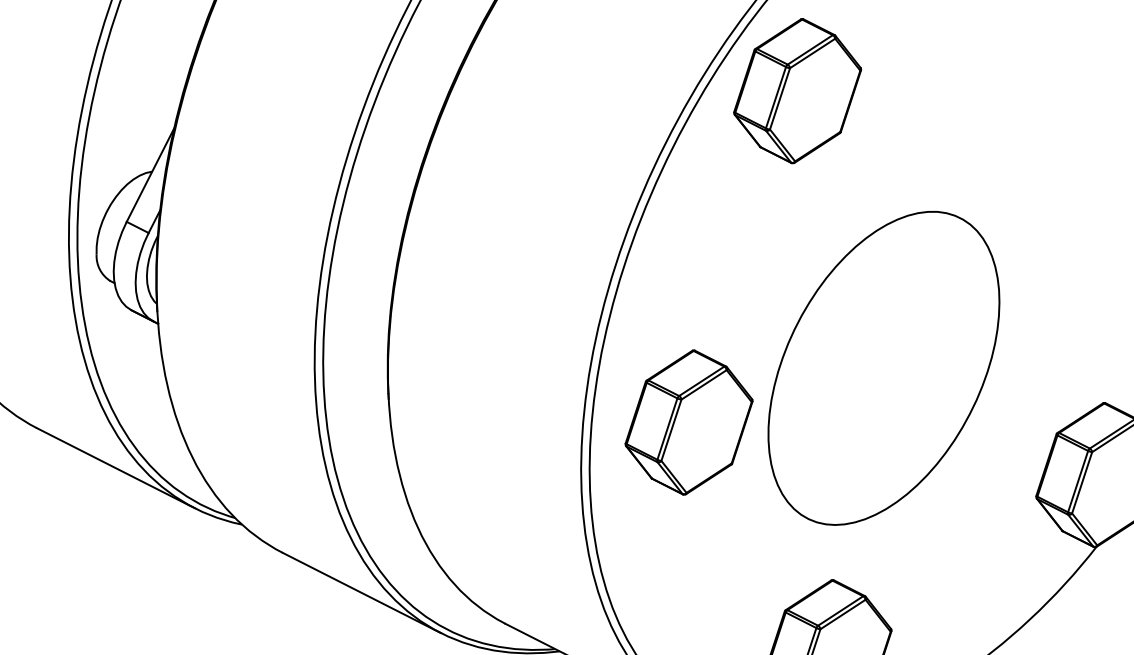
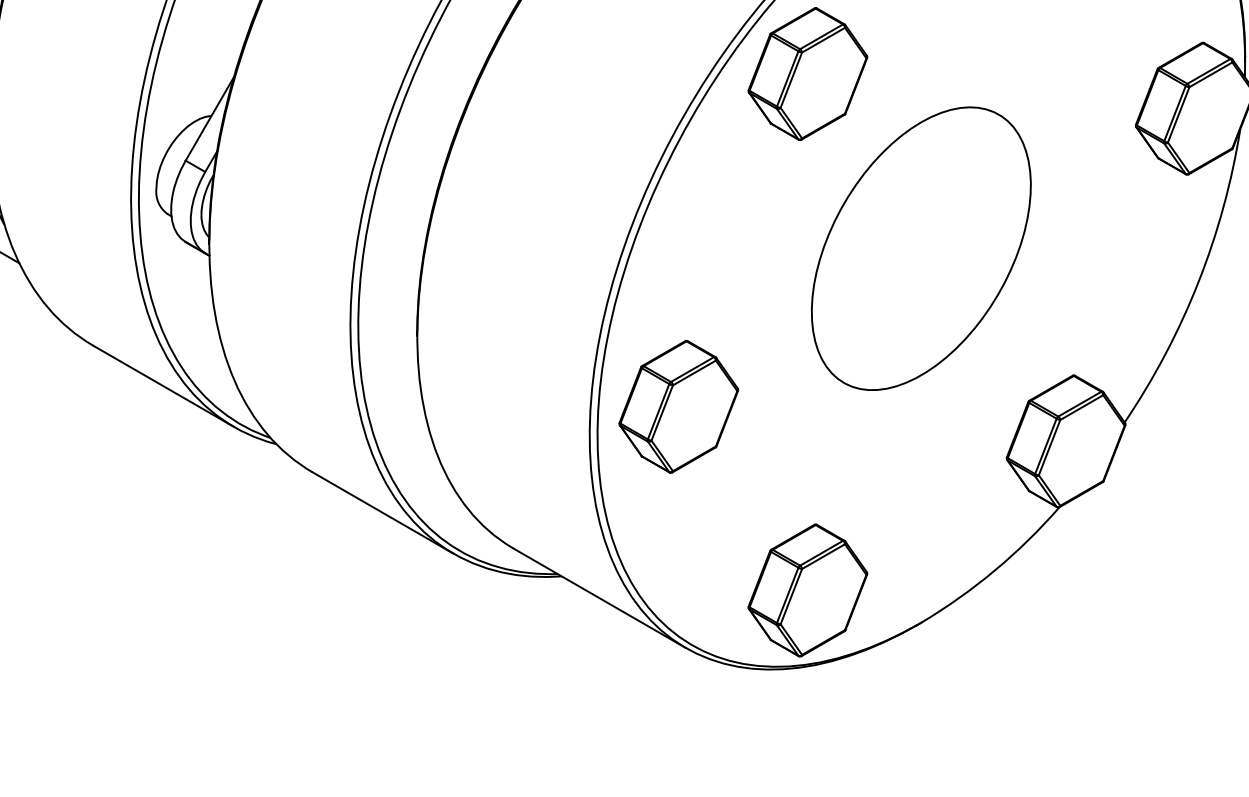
part: (884, 368) -> (921, 248), moved
part: (688, 422) -> (678, 406), moved

